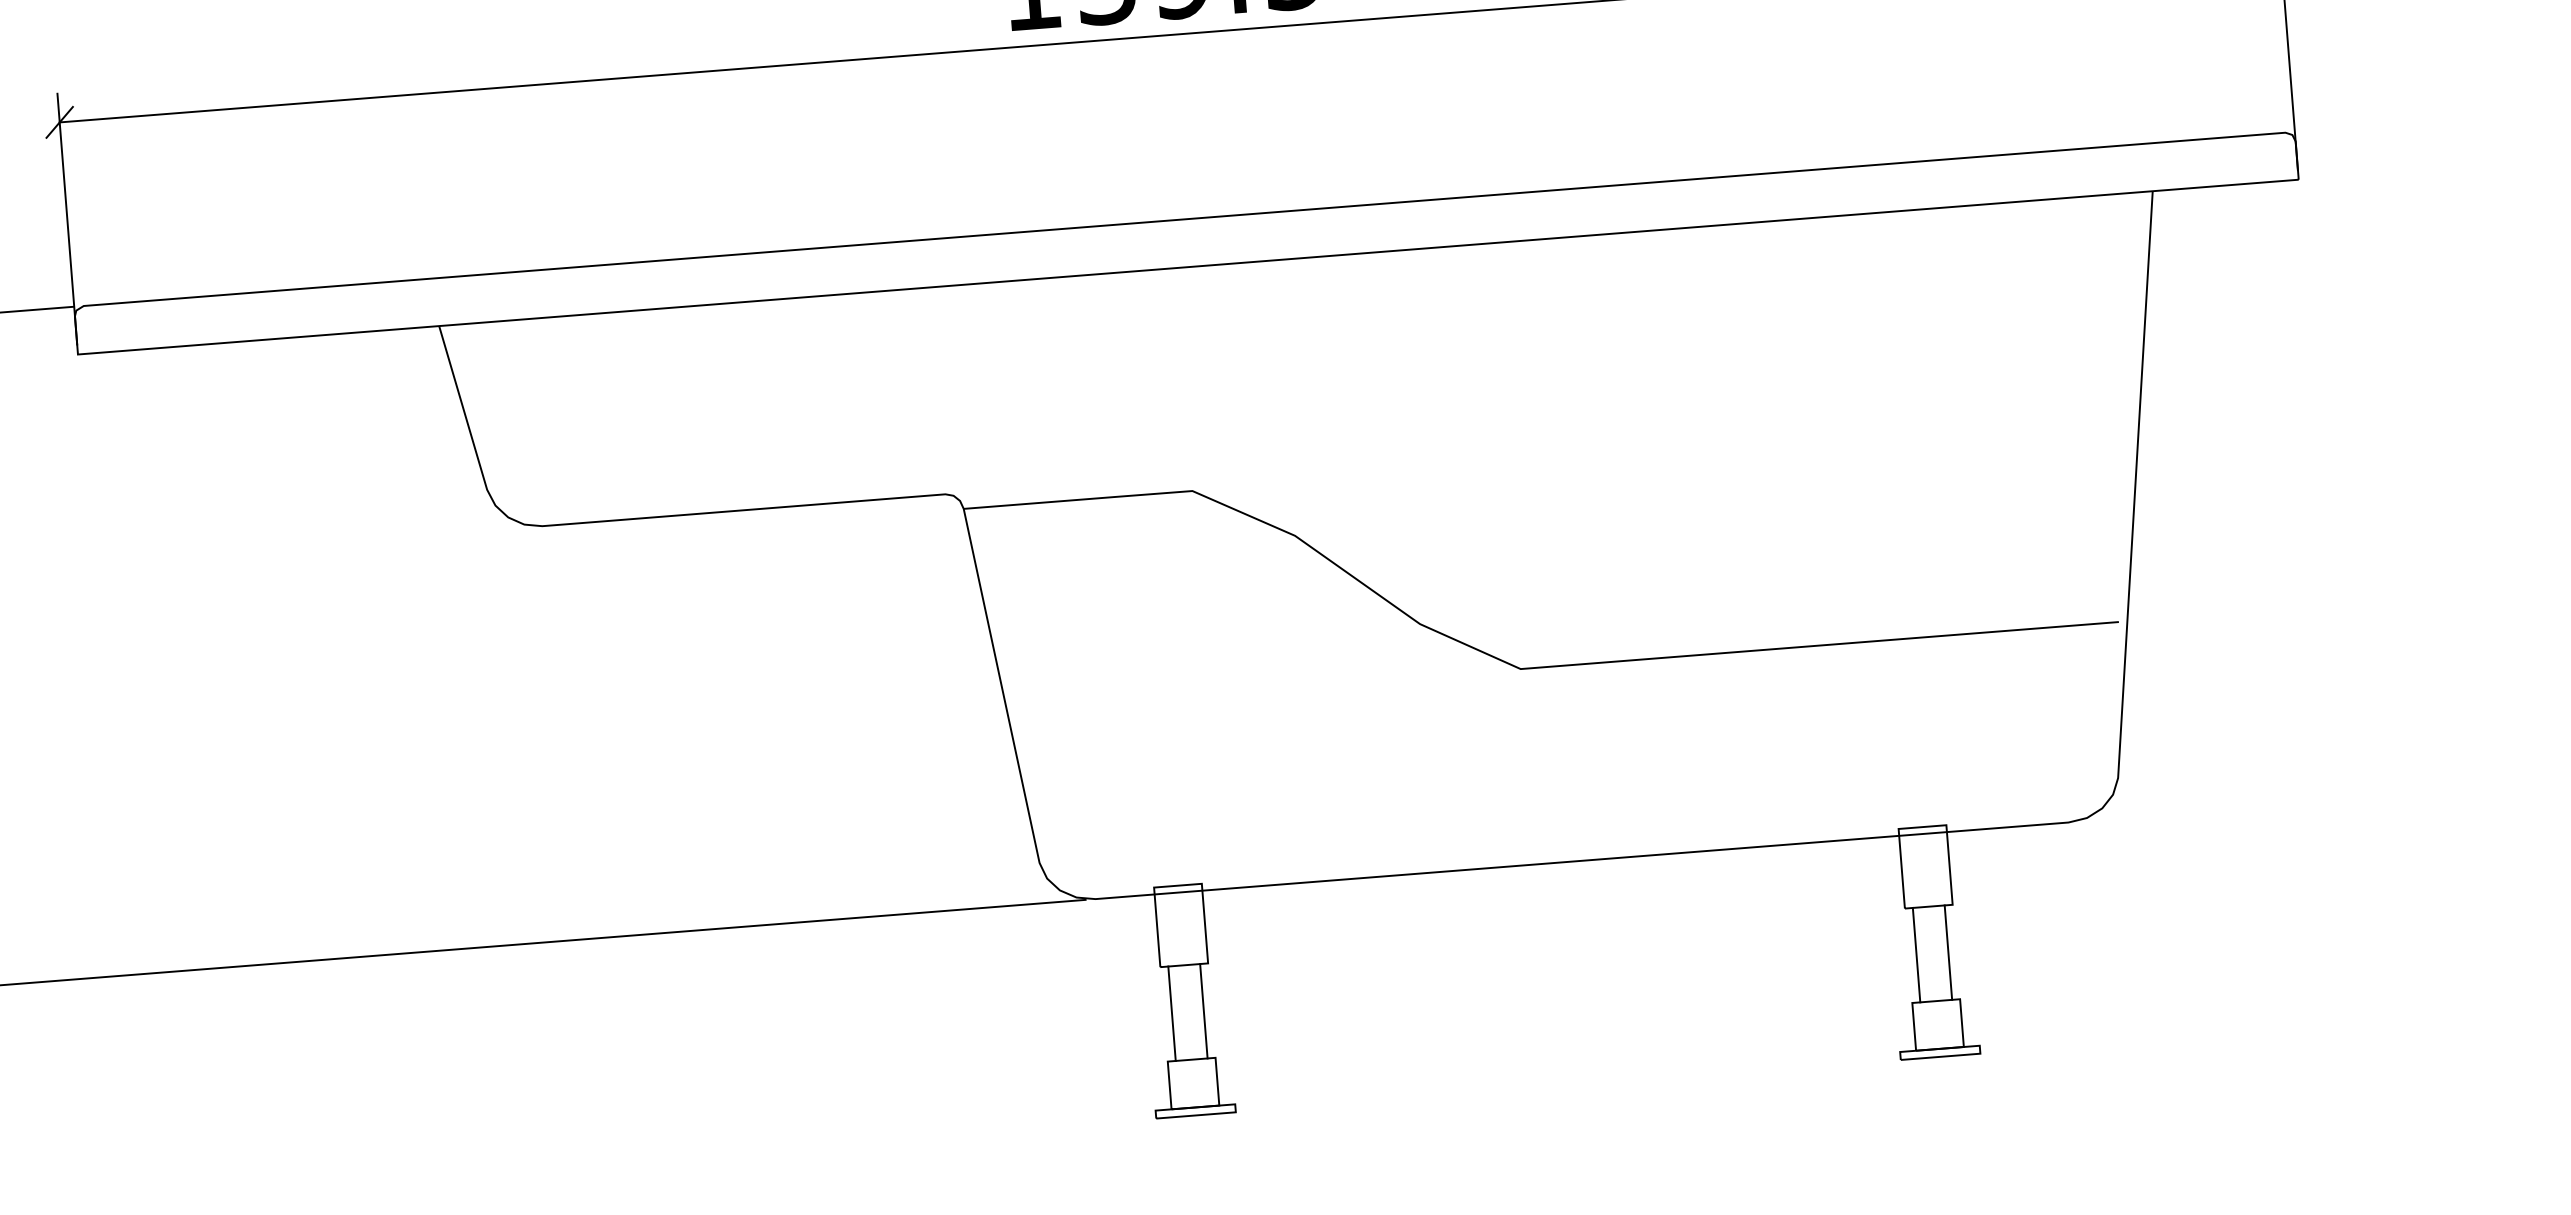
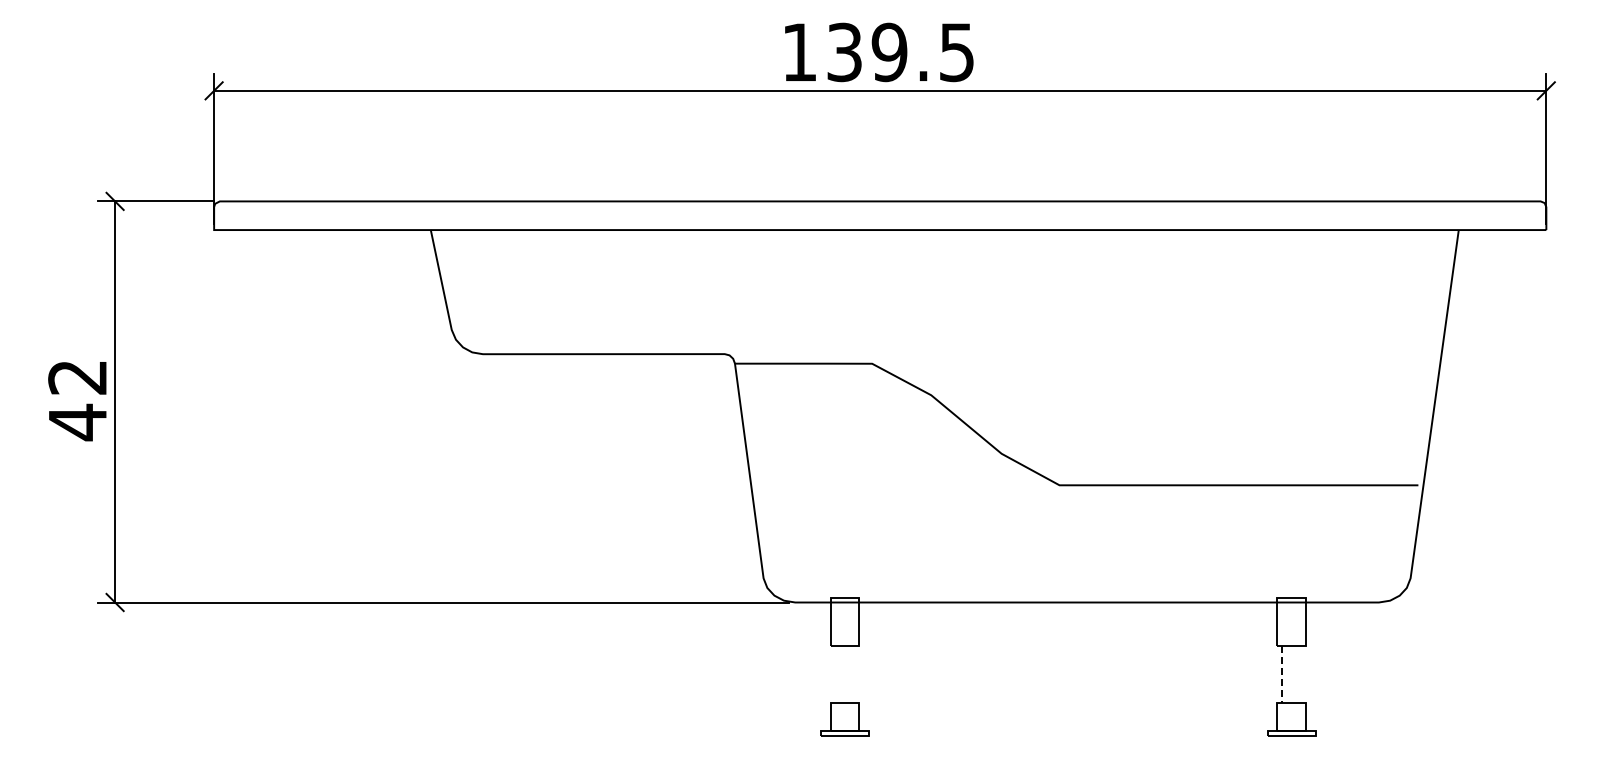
line: (1948, 952) -> (1301, 674), removed
line: (1917, 955) -> (1282, 674), solid -> dashed
line: (1203, 1011) -> (854, 674), removed
line: (1172, 1013) -> (835, 674), removed

